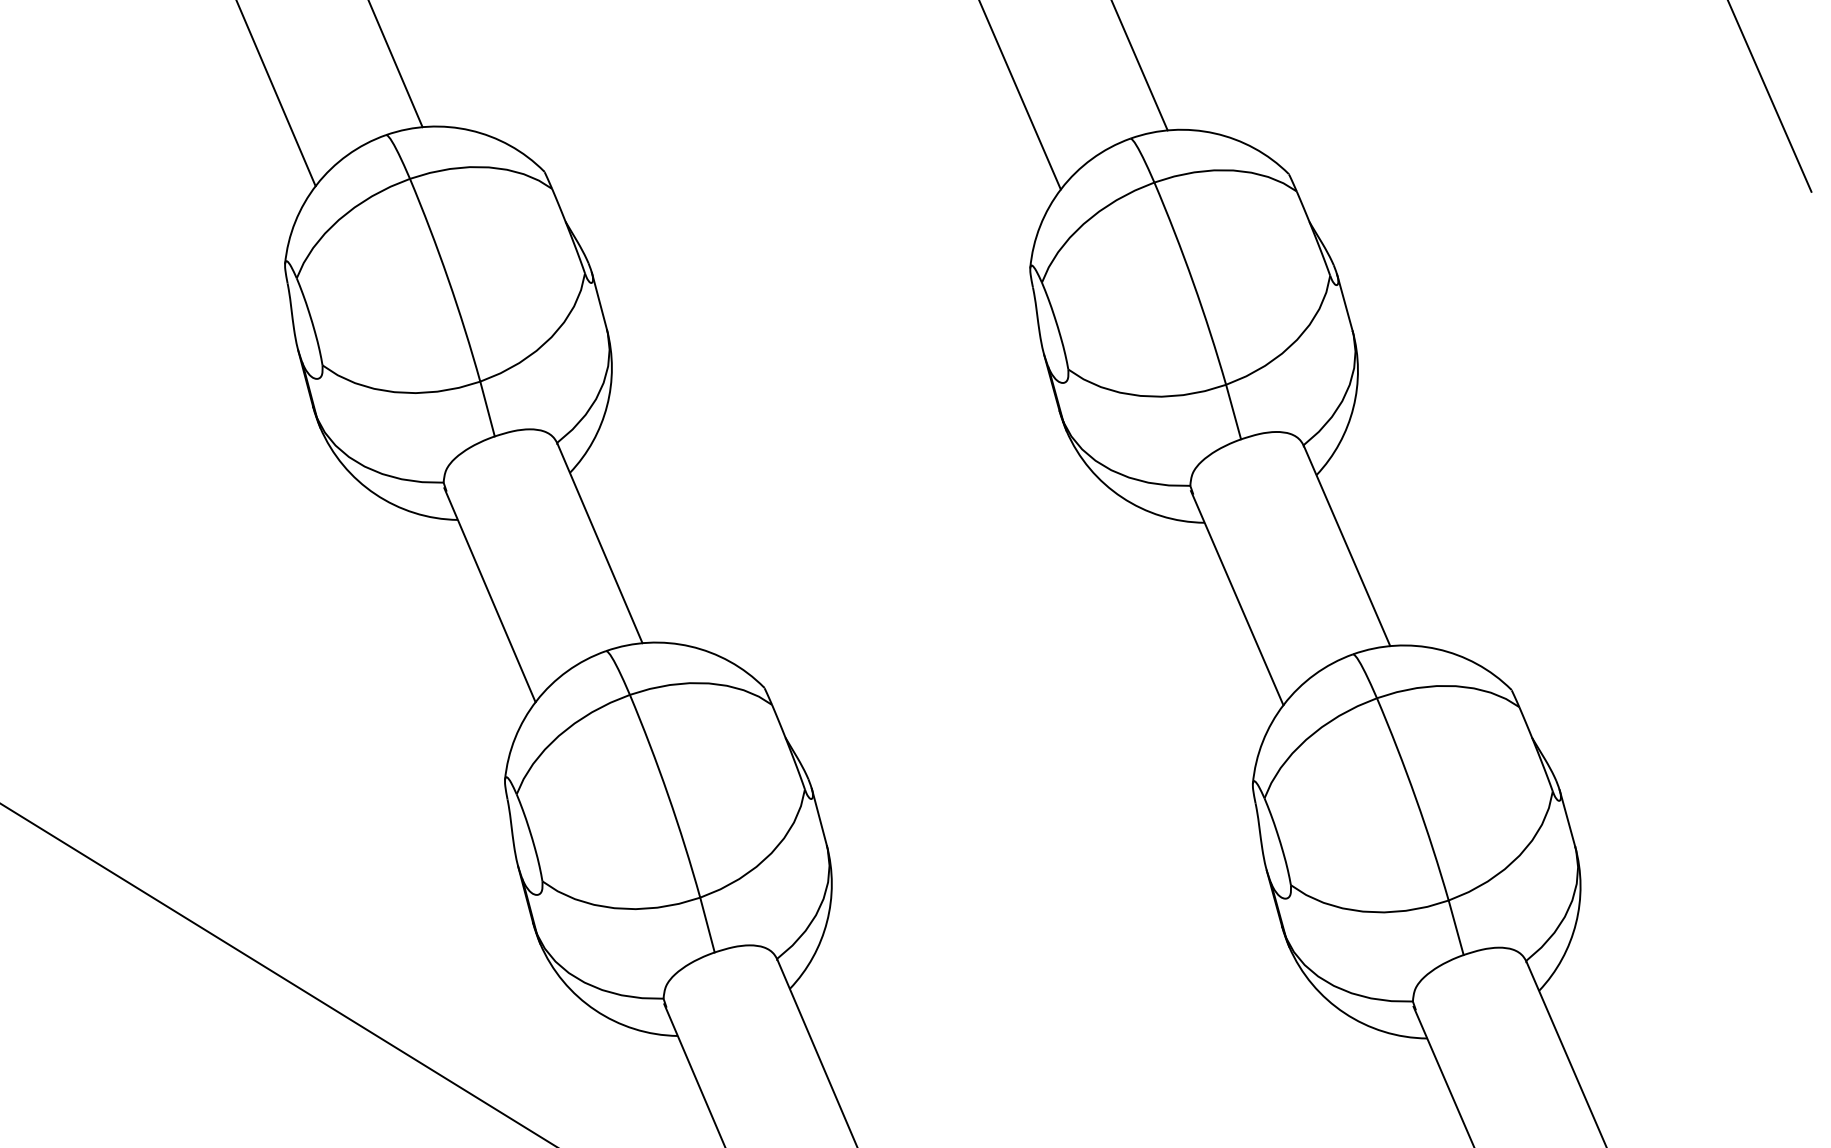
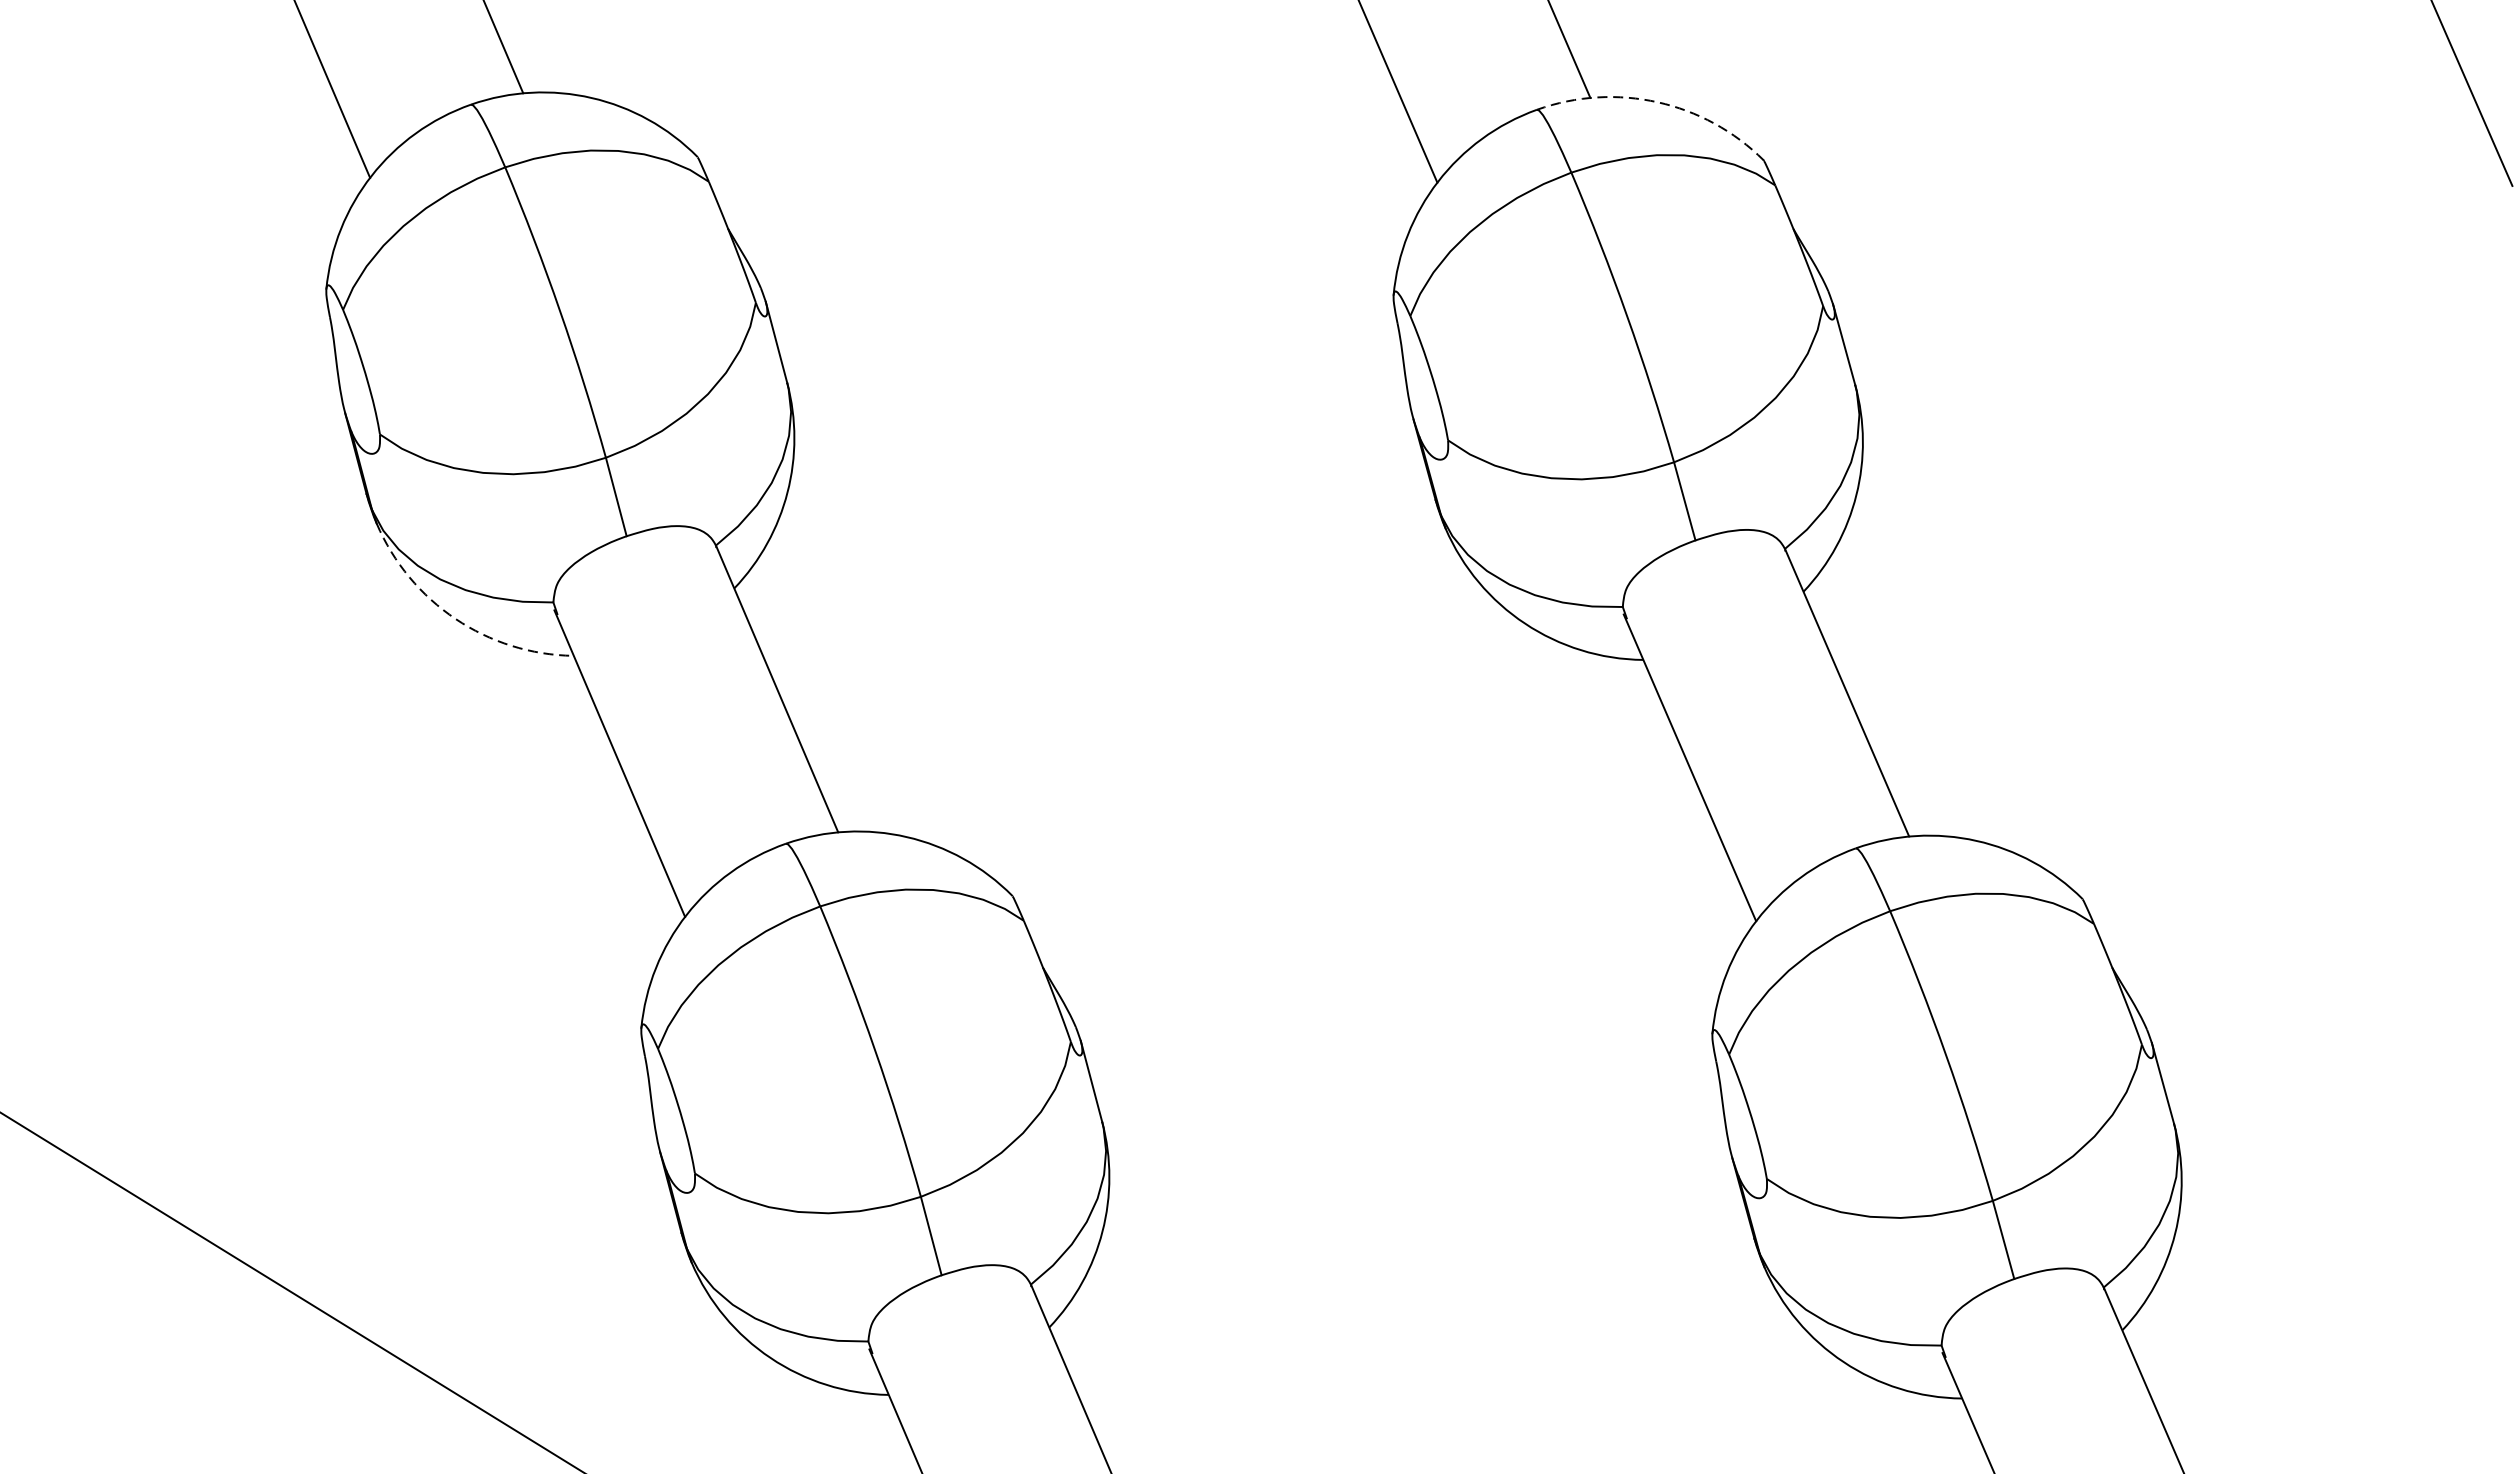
arc: (1214, 133) -> (1657, 102), solid -> dashed
arc: (375, 494) -> (455, 619), solid -> dashed

